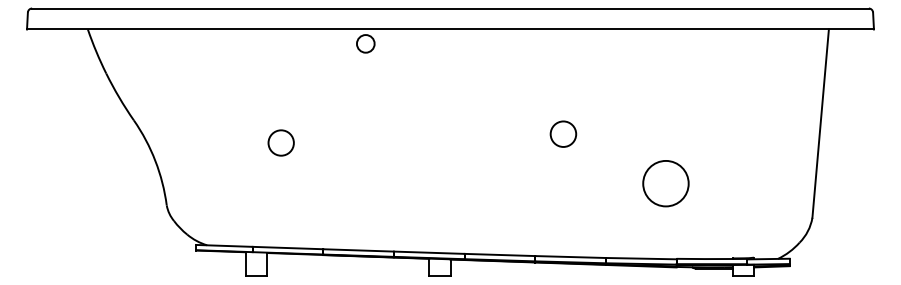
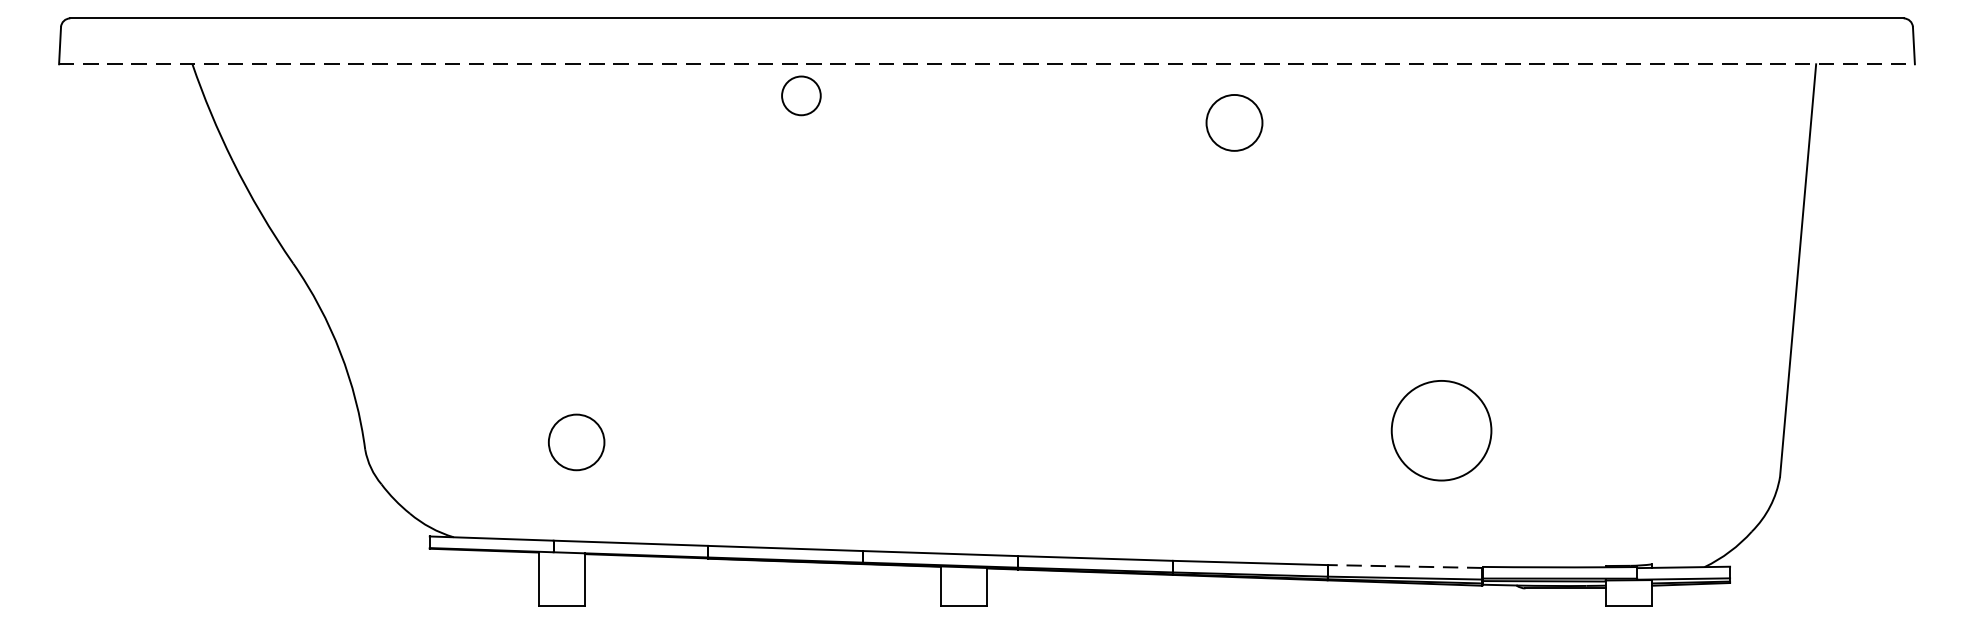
line: (451, 29) -> (989, 64), solid -> dashed
circle: (563, 133) -> (1234, 121), moved
circle: (280, 142) -> (575, 441), moved
circle: (665, 183) -> (1440, 430), moved
line: (640, 258) -> (1403, 566), solid -> dashed

